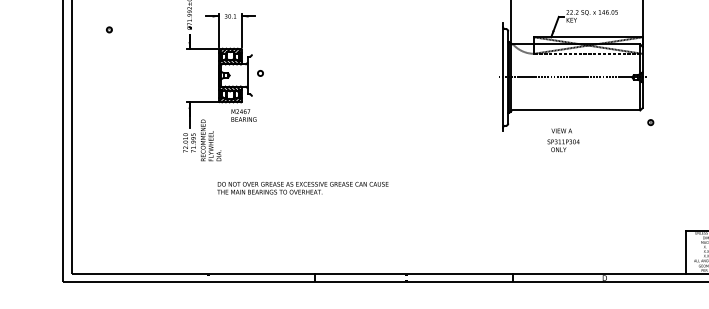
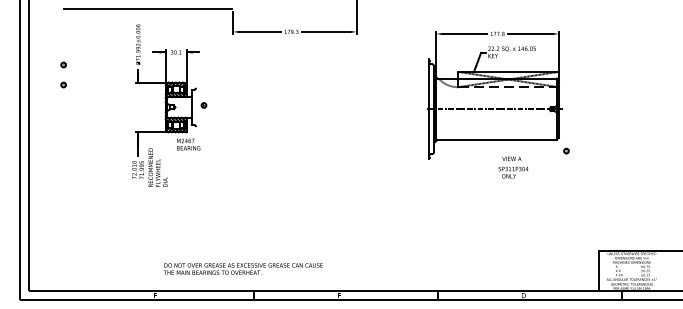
part: (109, 50) -> (63, 84), added
text: (563, 140) -> (513, 167), moved
text: (301, 187) -> (242, 268), moved

